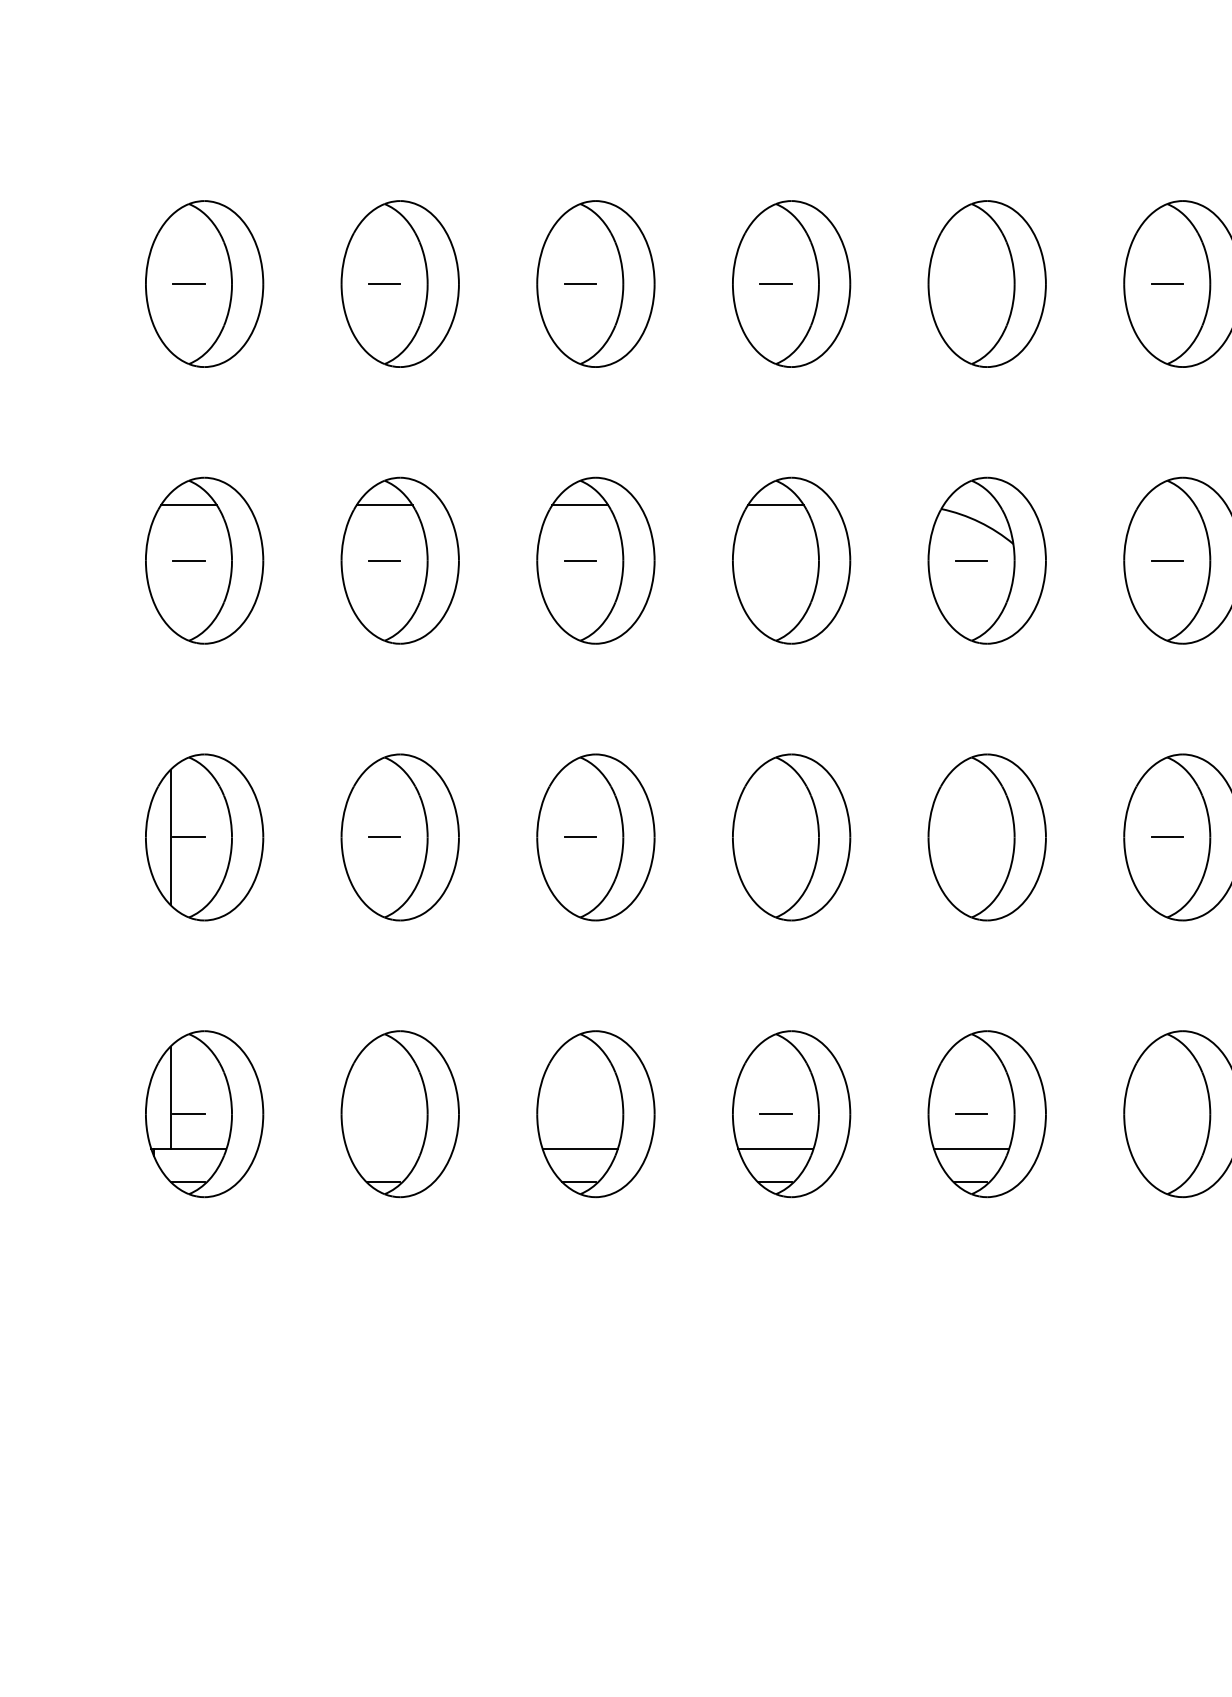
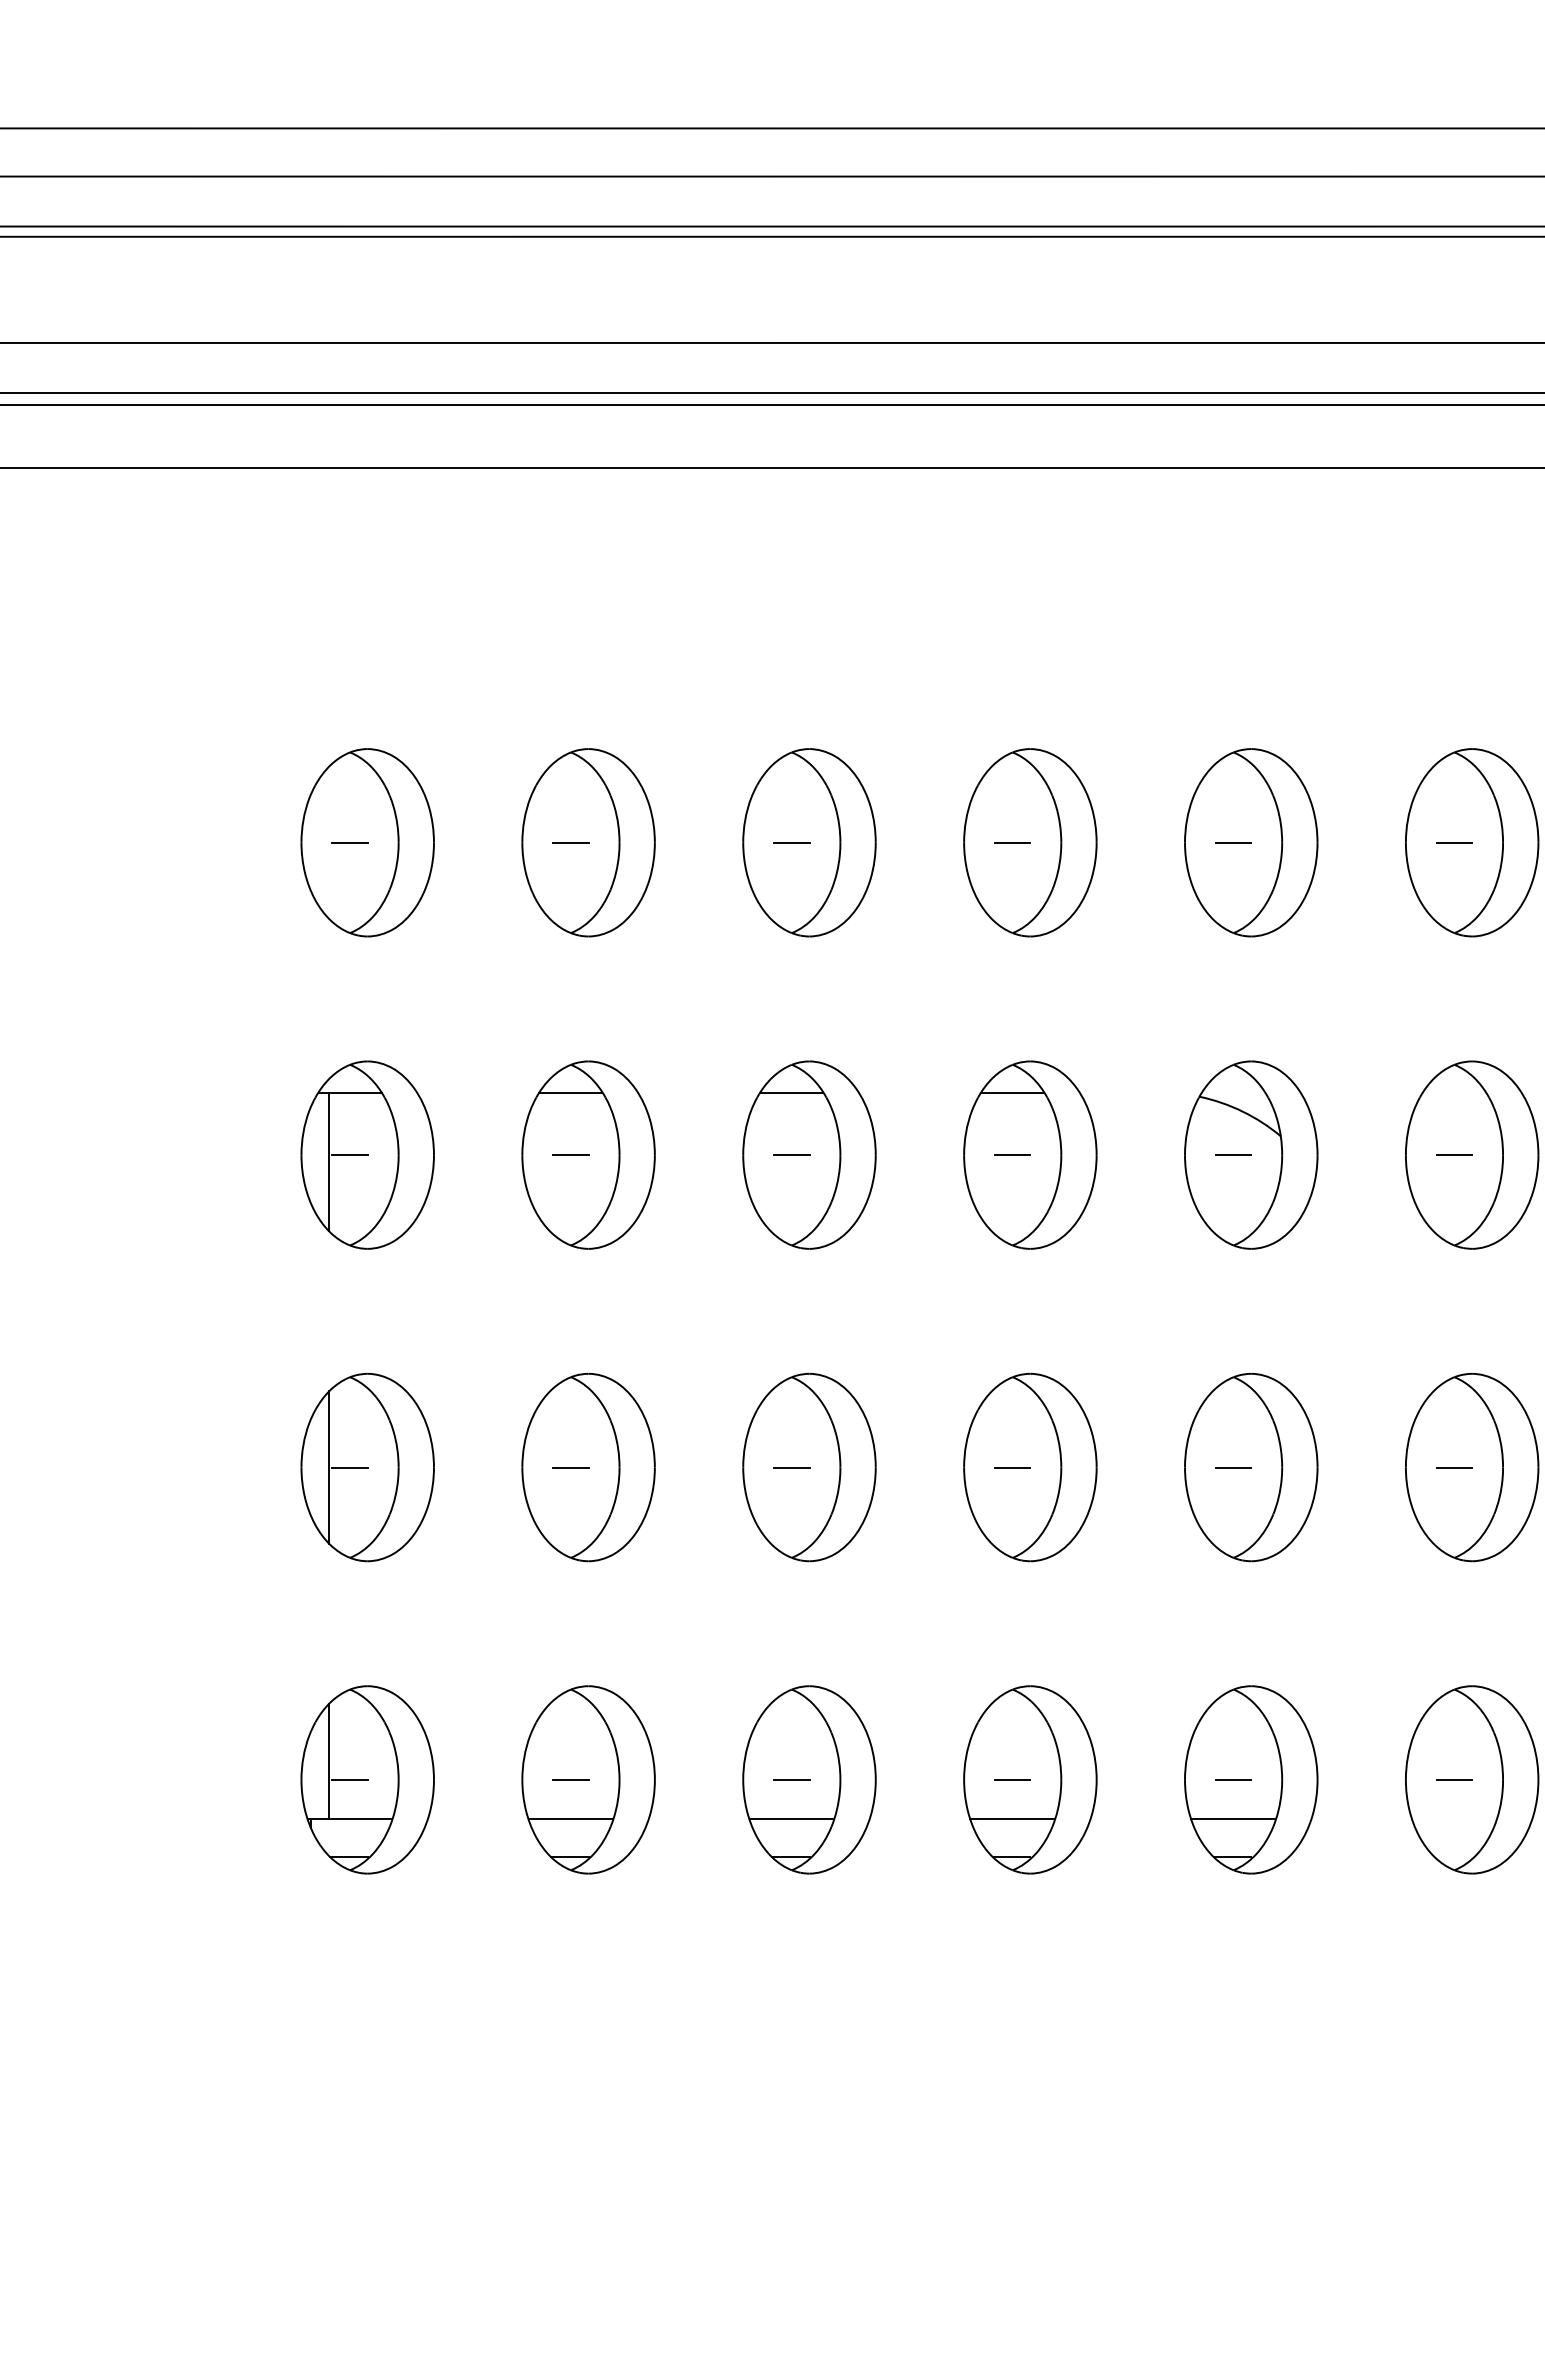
line: (971, 283) -> (1233, 842), added
line: (775, 561) -> (1012, 1155), added
line: (170, 566) -> (329, 1161), added
line: (775, 837) -> (1012, 1467), added
line: (971, 837) -> (1233, 1467), added
line: (384, 1113) -> (570, 1779), added
line: (579, 1113) -> (791, 1779), added
line: (1167, 1113) -> (1454, 1779), added
line: (384, 1149) -> (570, 1819), added

